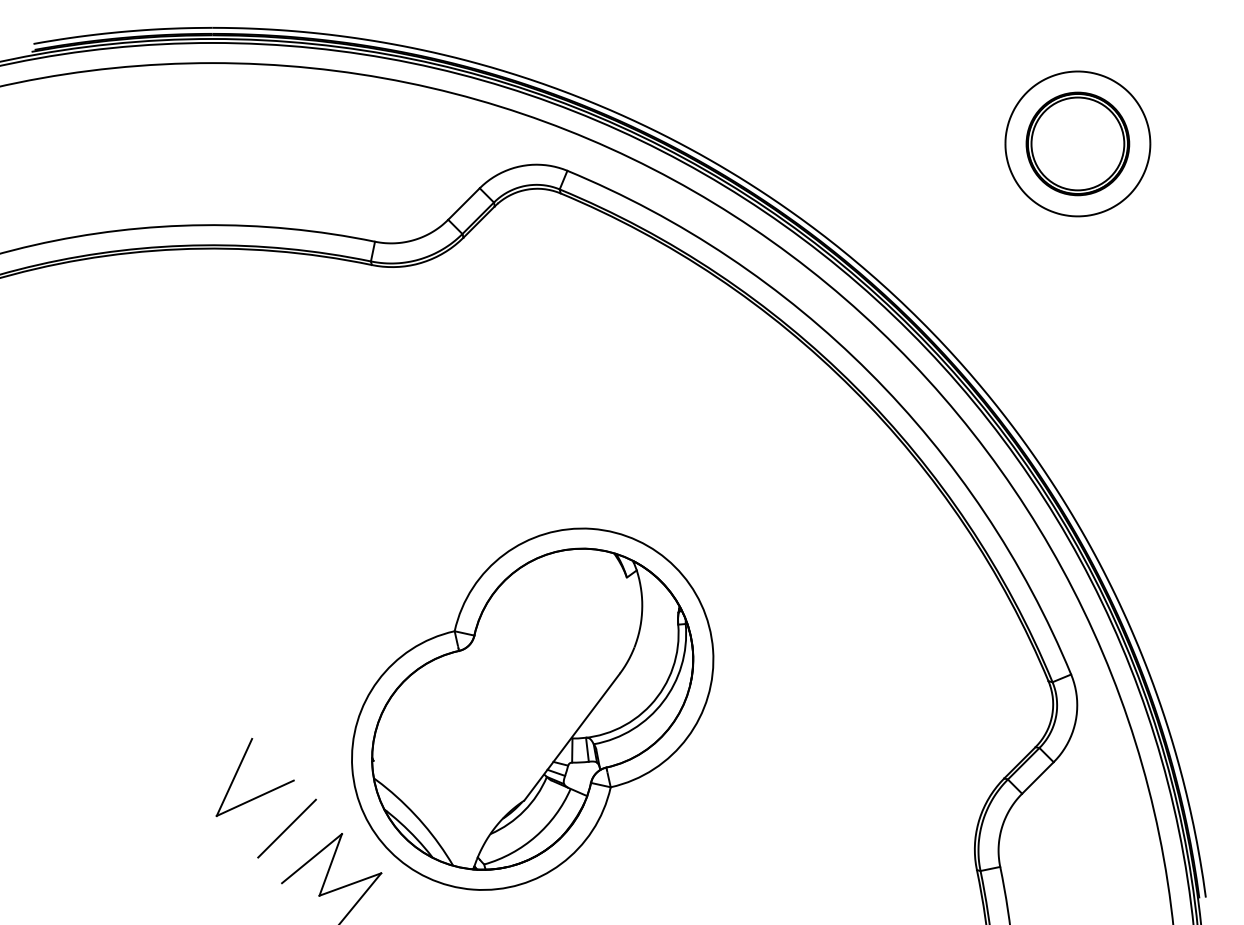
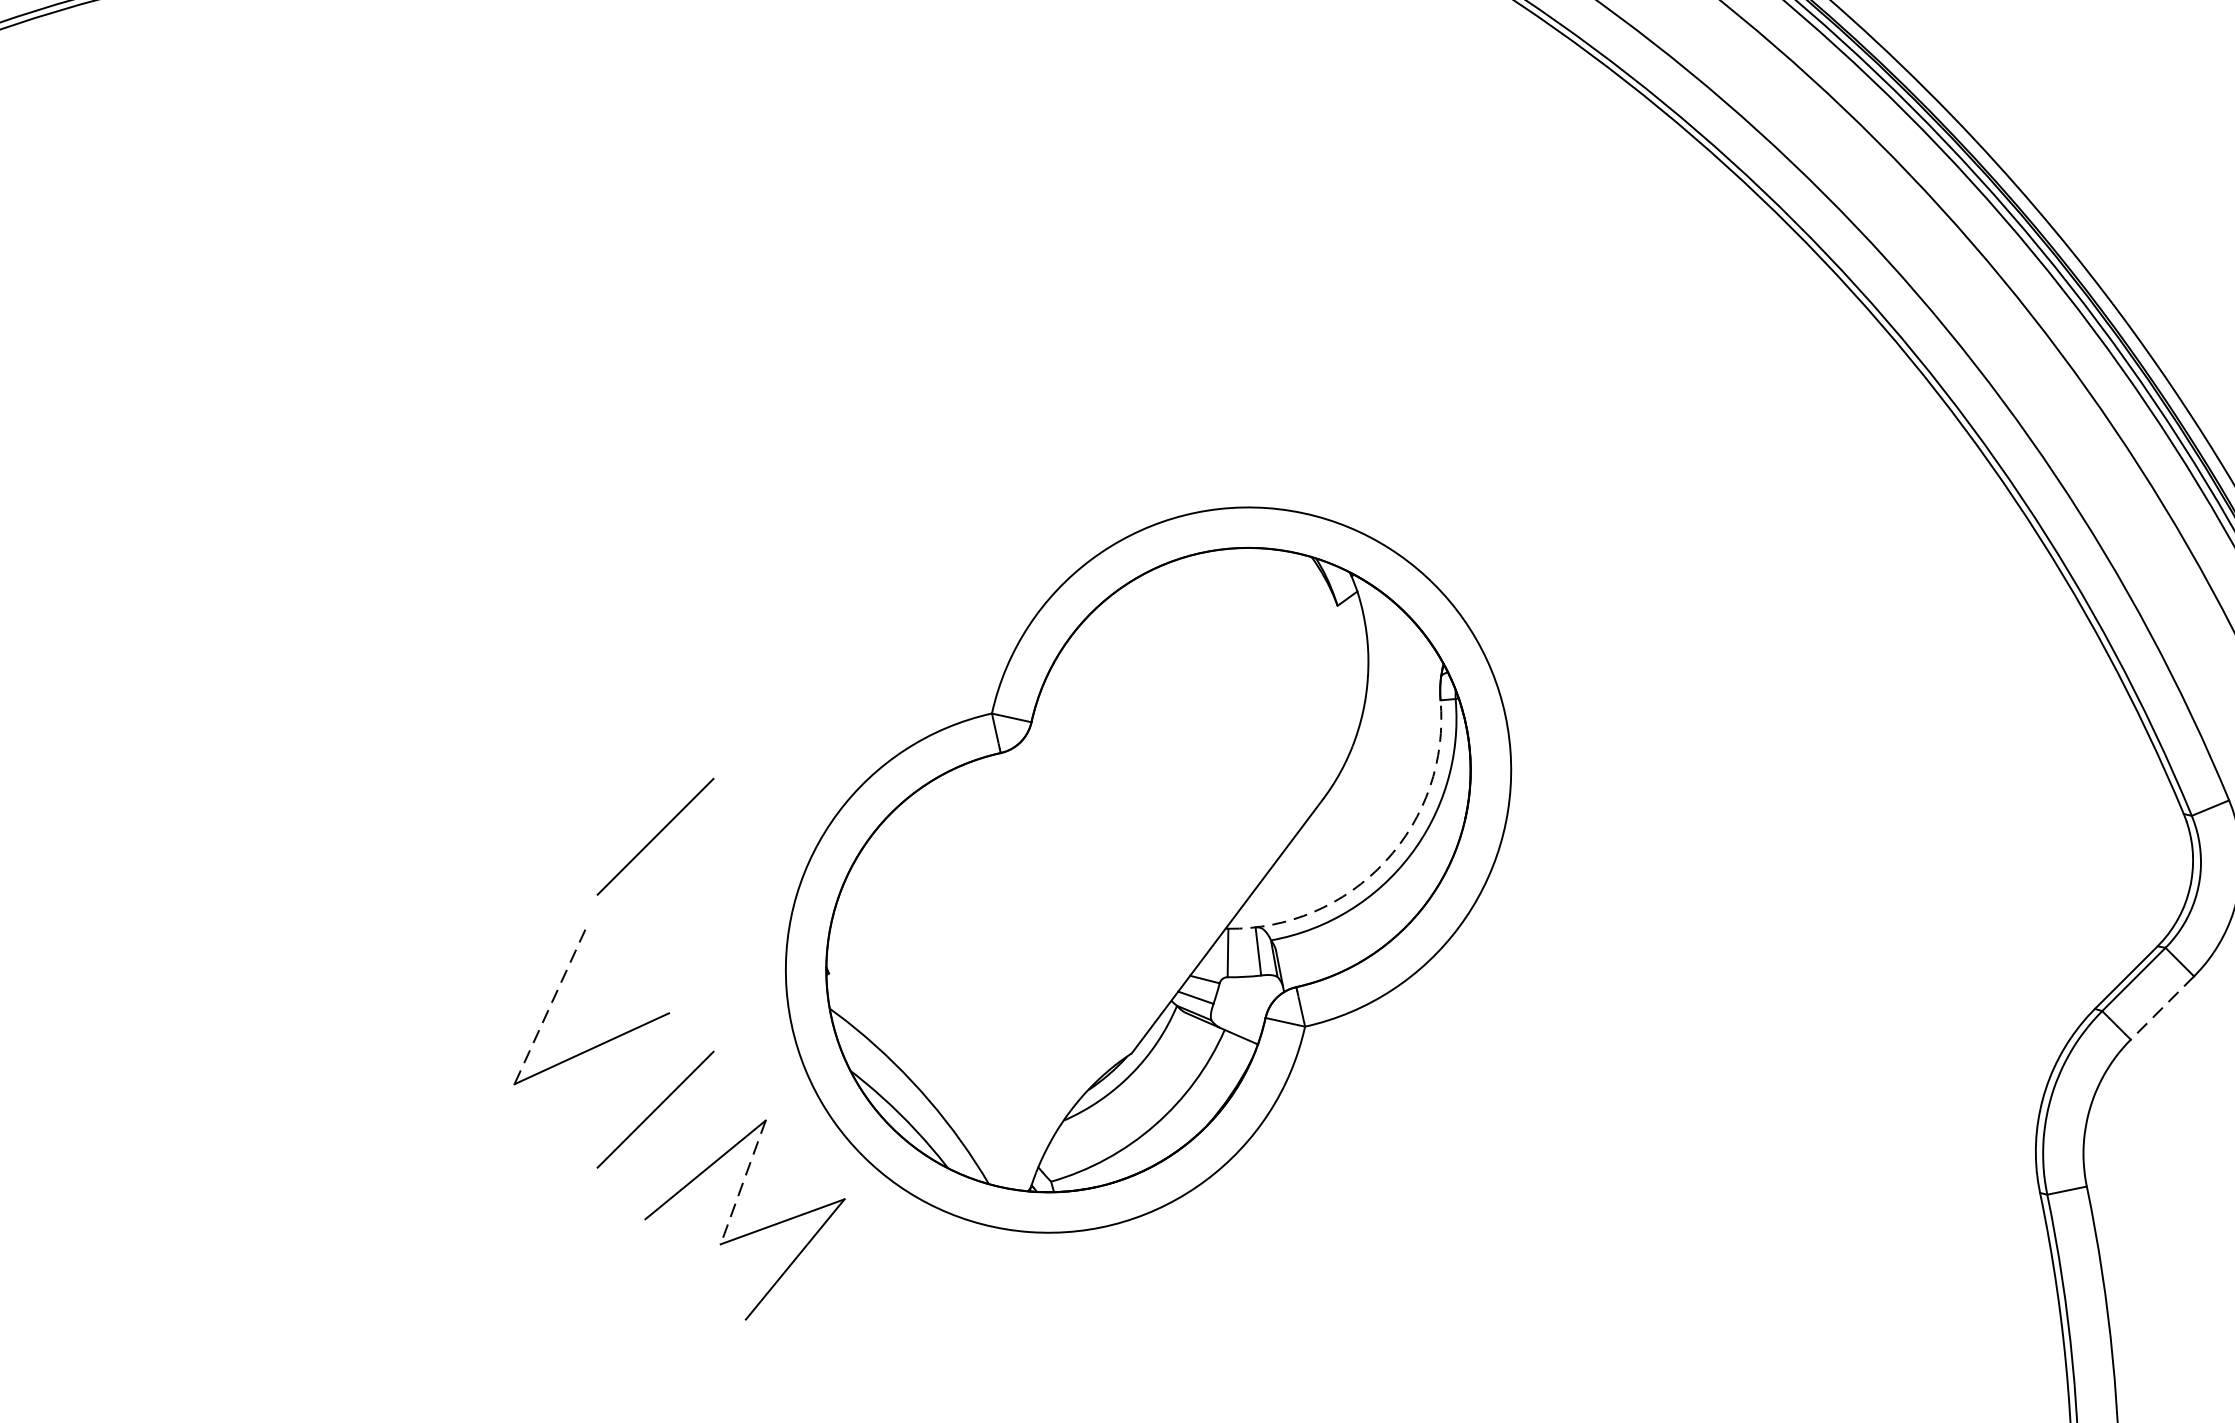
line: (286, 692) -> (654, 836), added
arc: (650, 705) -> (1384, 862), solid -> dashed
line: (234, 777) -> (550, 1007), solid -> dashed
line: (1037, 778) -> (2161, 1009), solid -> dashed
line: (330, 864) -> (742, 1181), solid -> dashed

